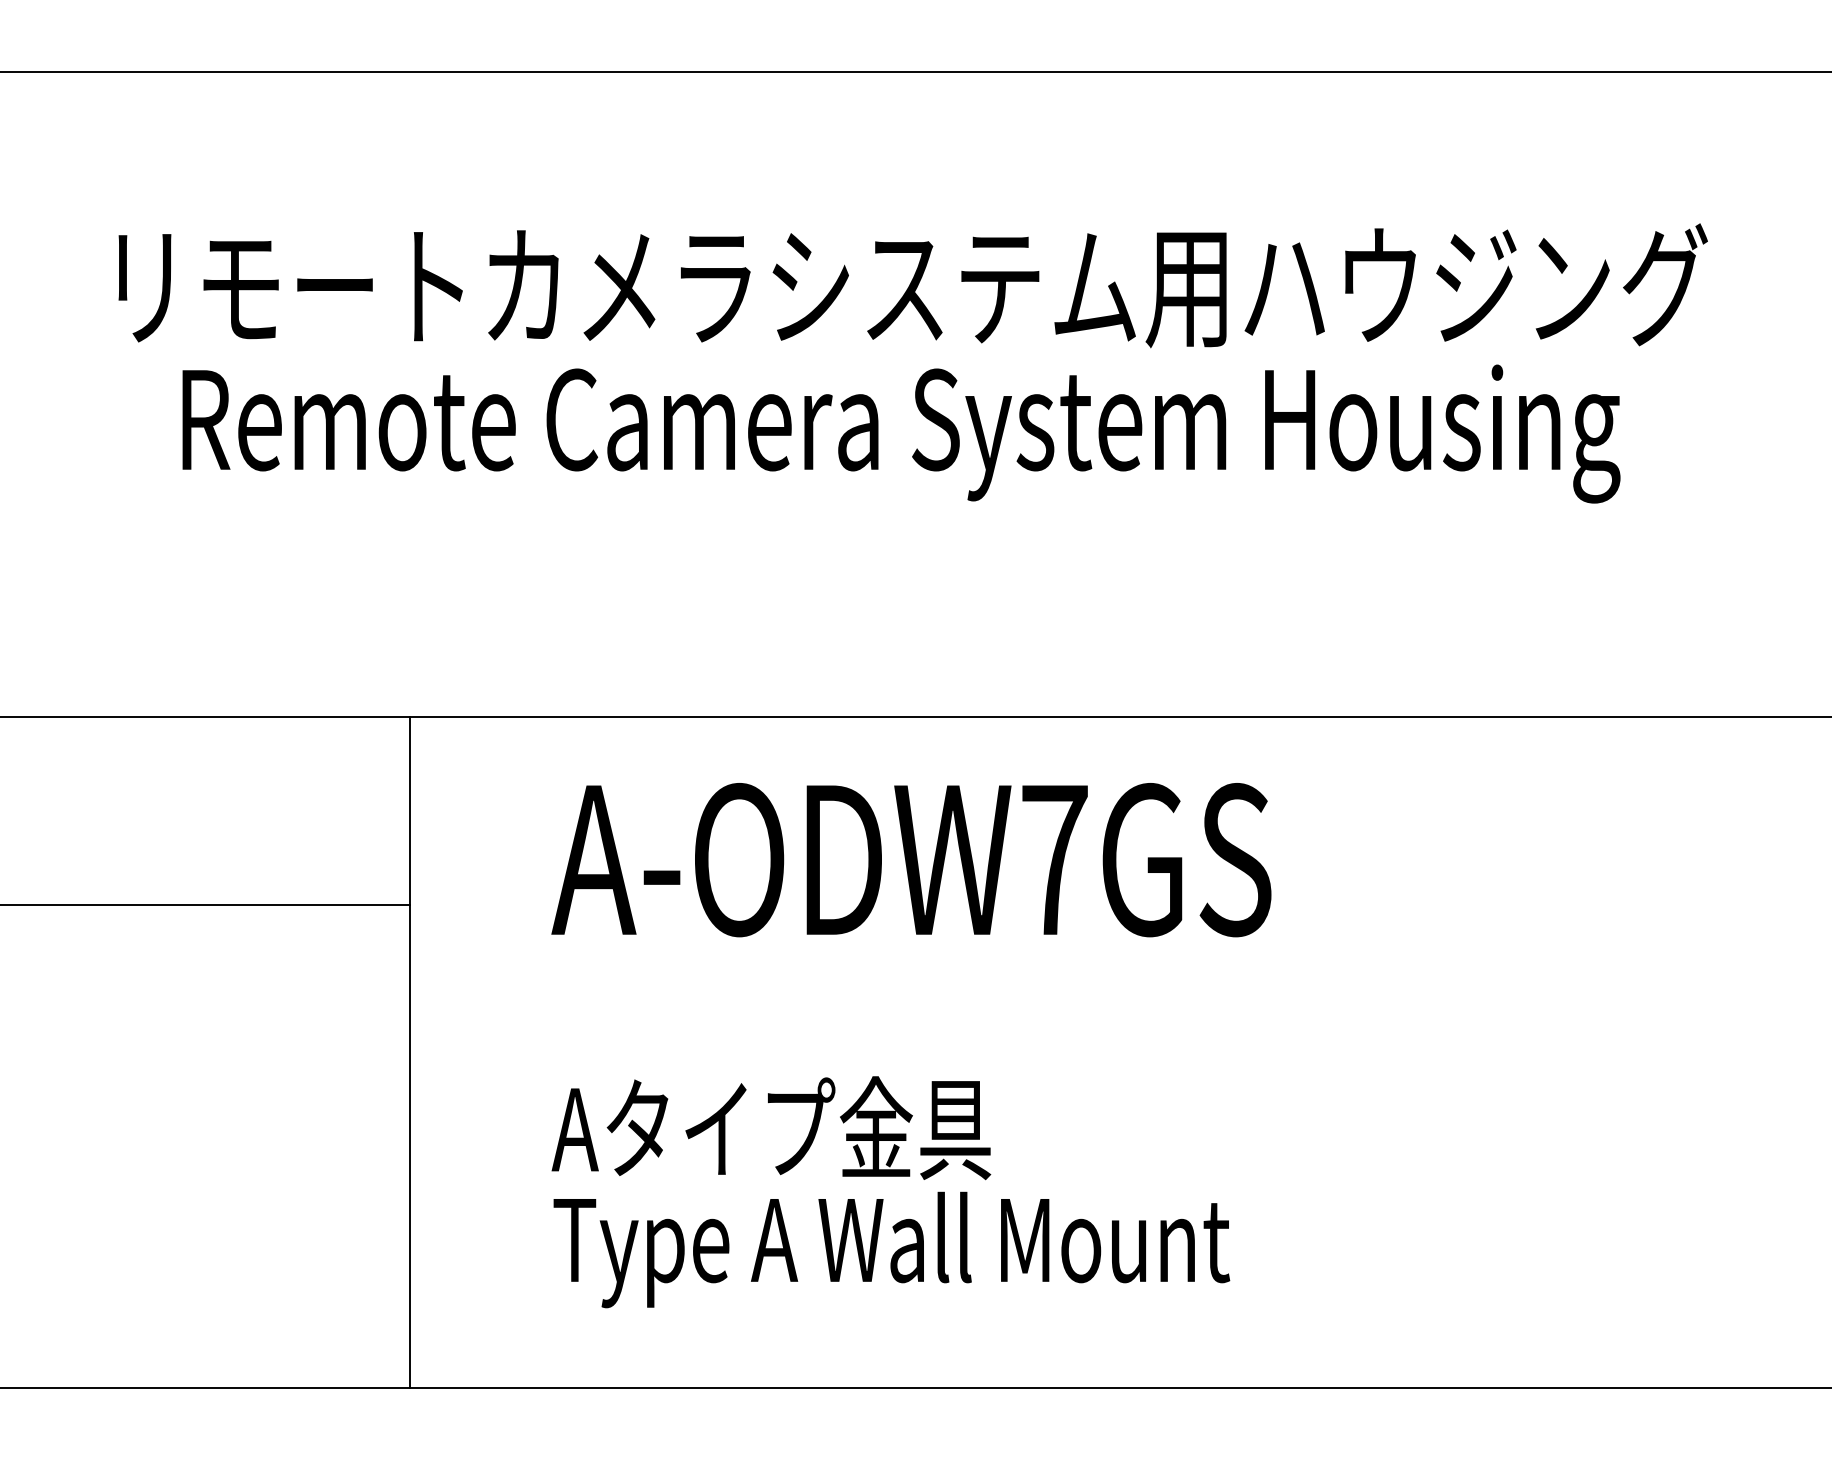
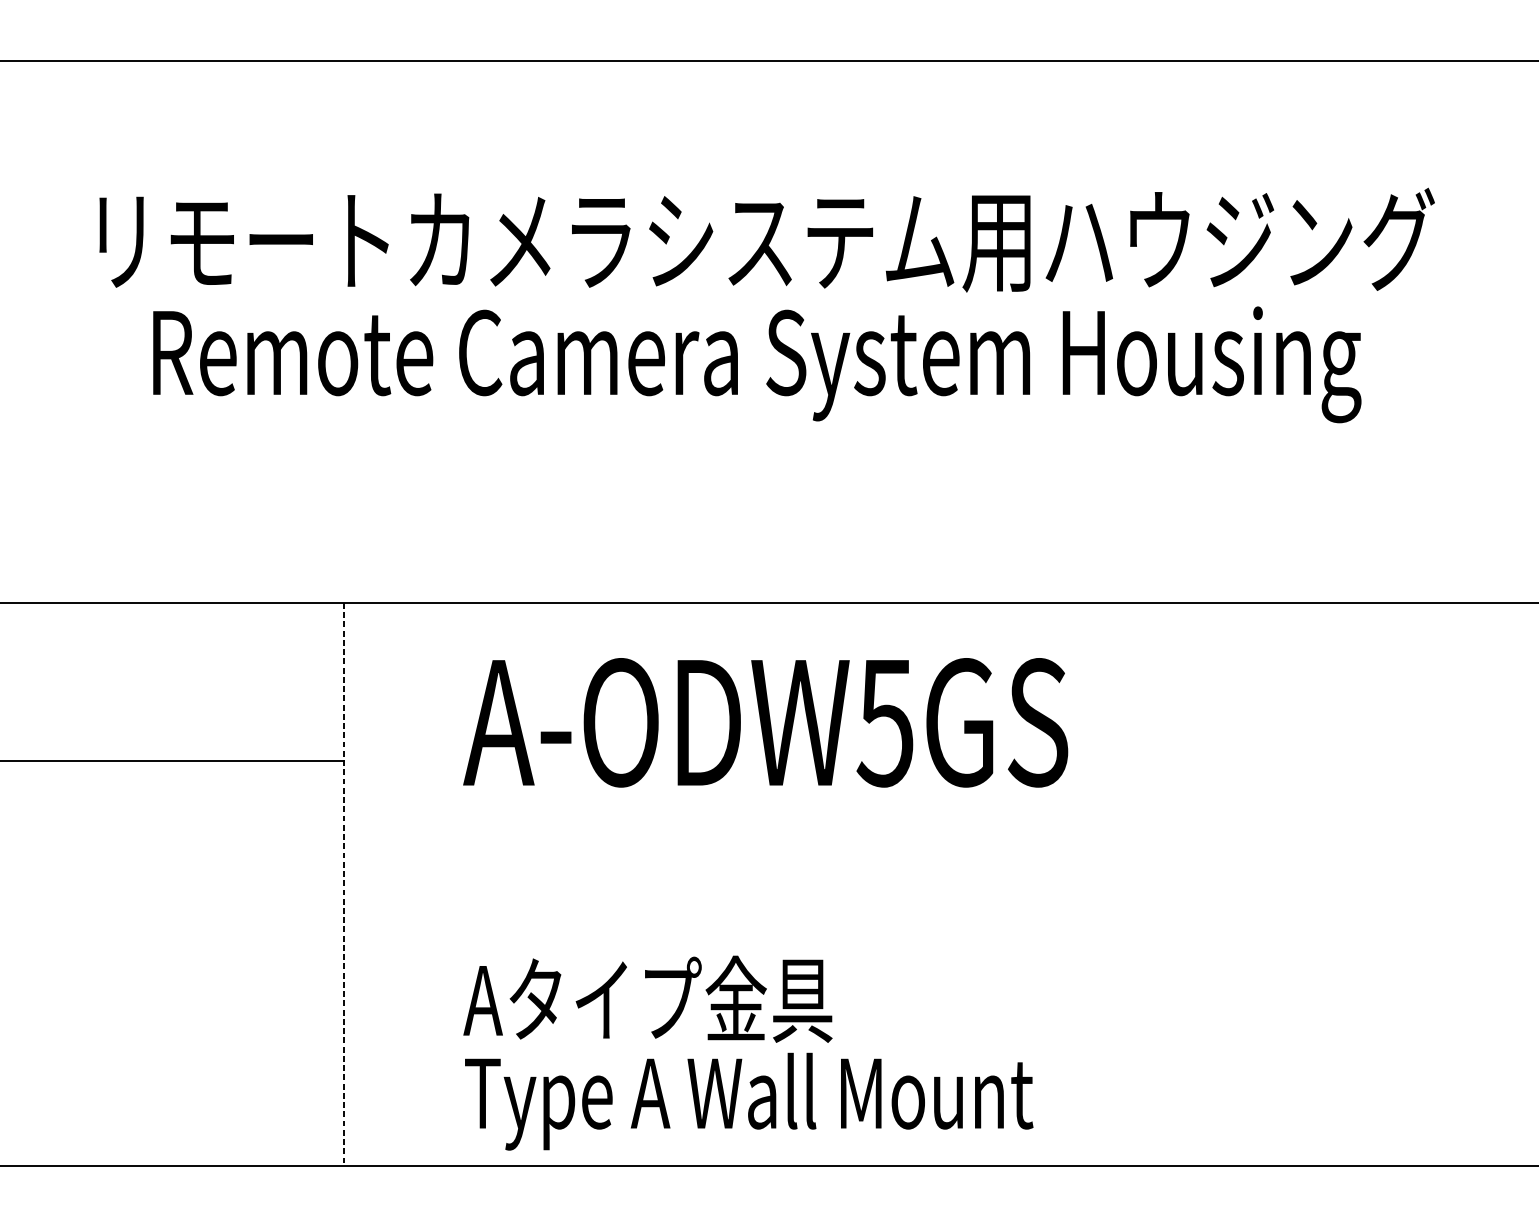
text: (1053, 861) -> (885, 723), A-ODW7GS -> A-ODW5GS
line: (409, 1053) -> (343, 885), solid -> dashed
text: (890, 1192) -> (748, 1053), moved

